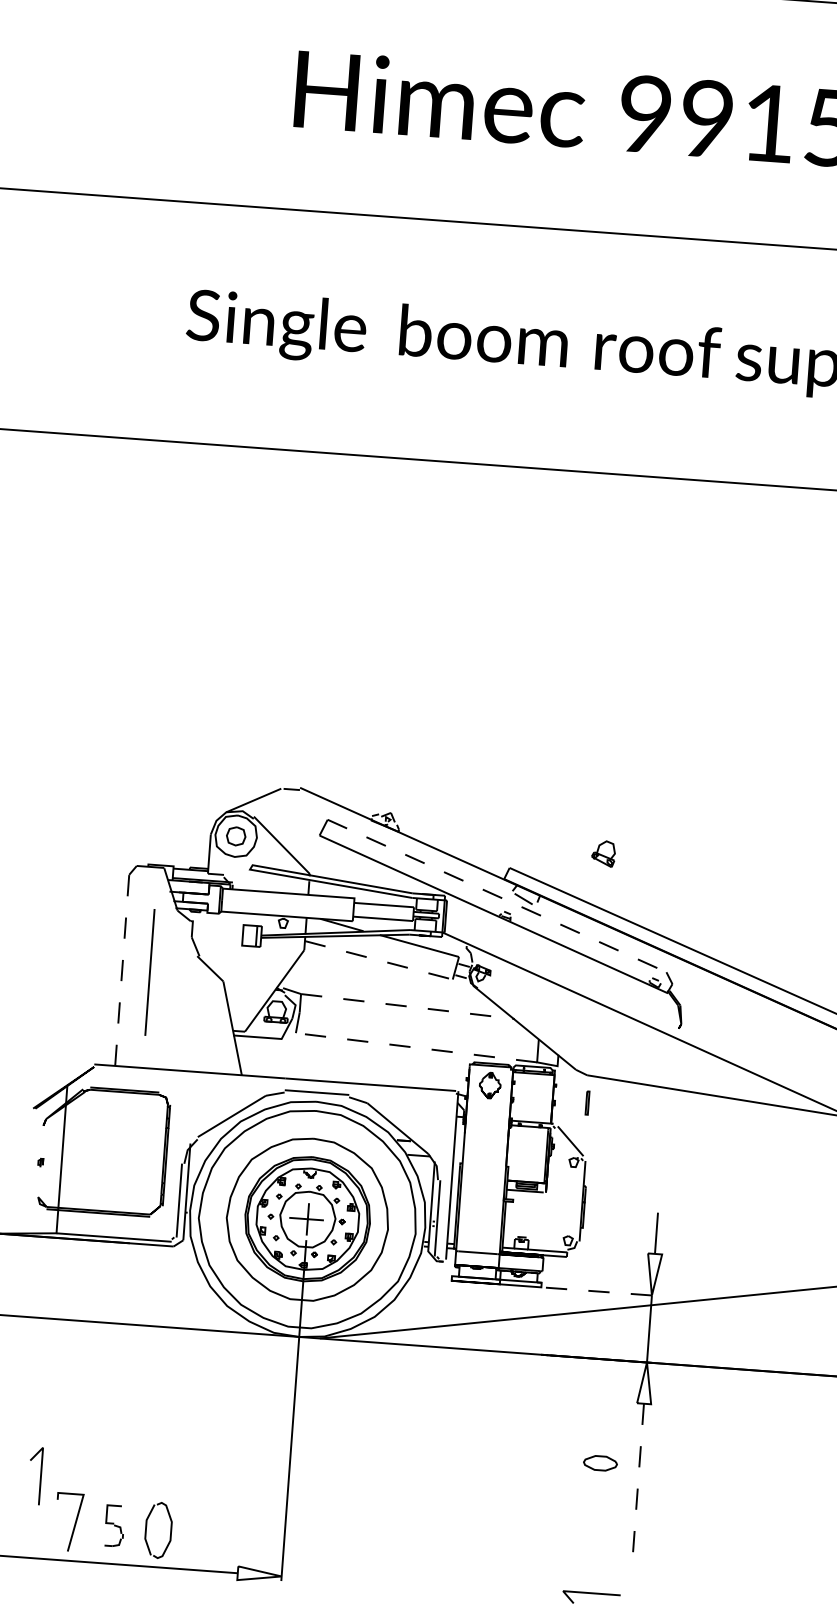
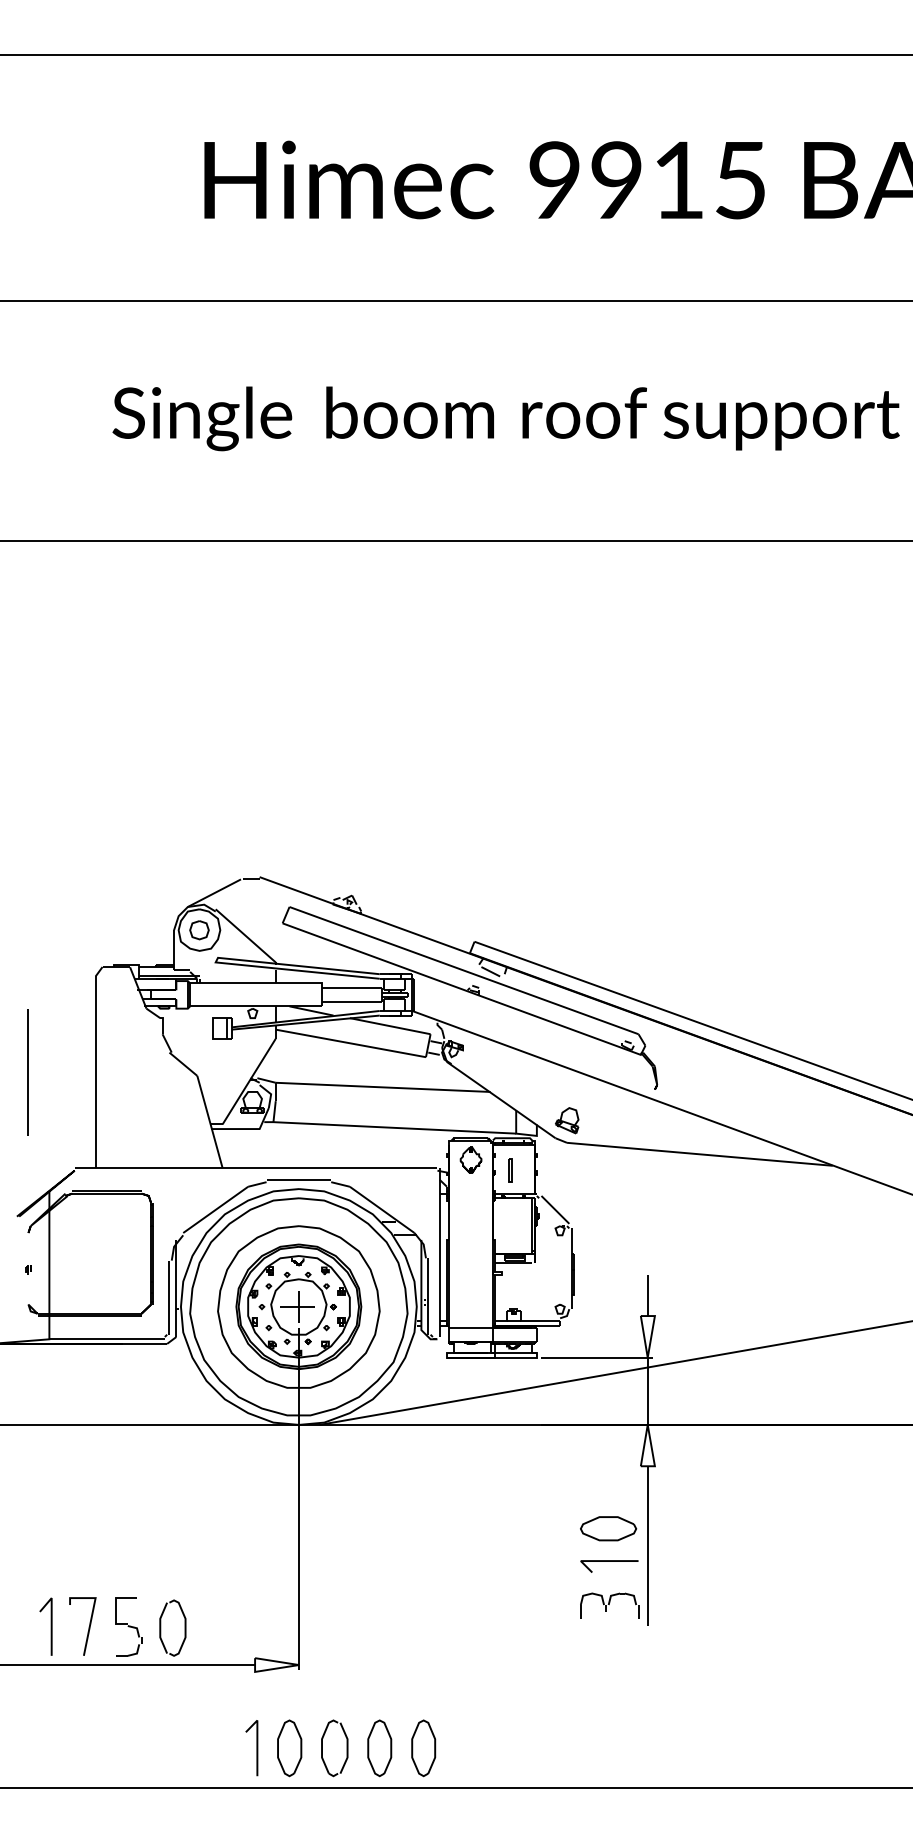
part: (603, 853) -> (567, 1120), moved
line: (497, 895) -> (464, 970), dashed -> solid
line: (379, 960) -> (351, 1043), dashed -> solid
line: (122, 970) -> (95, 1072), dashed -> solid
line: (148, 972) -> (27, 1072), moved
line: (408, 1006) -> (383, 1087), dashed -> solid
line: (410, 1046) -> (388, 1127), dashed -> solid
line: (586, 1102) -> (509, 1170), moved
line: (601, 1291) -> (597, 1357), dashed -> solid
part: (600, 1462) -> (608, 1528), size x1.67
line: (39, 1475) -> (50, 1626), moved
line: (637, 1483) -> (647, 1546), dashed -> solid
part: (114, 1525) -> (128, 1626), size x1.43
part: (595, 1539) -> (609, 1605), added
line: (591, 1593) -> (609, 1561), moved

